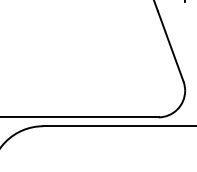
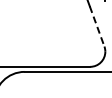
line: (171, 46) -> (97, 26), solid -> dashed

